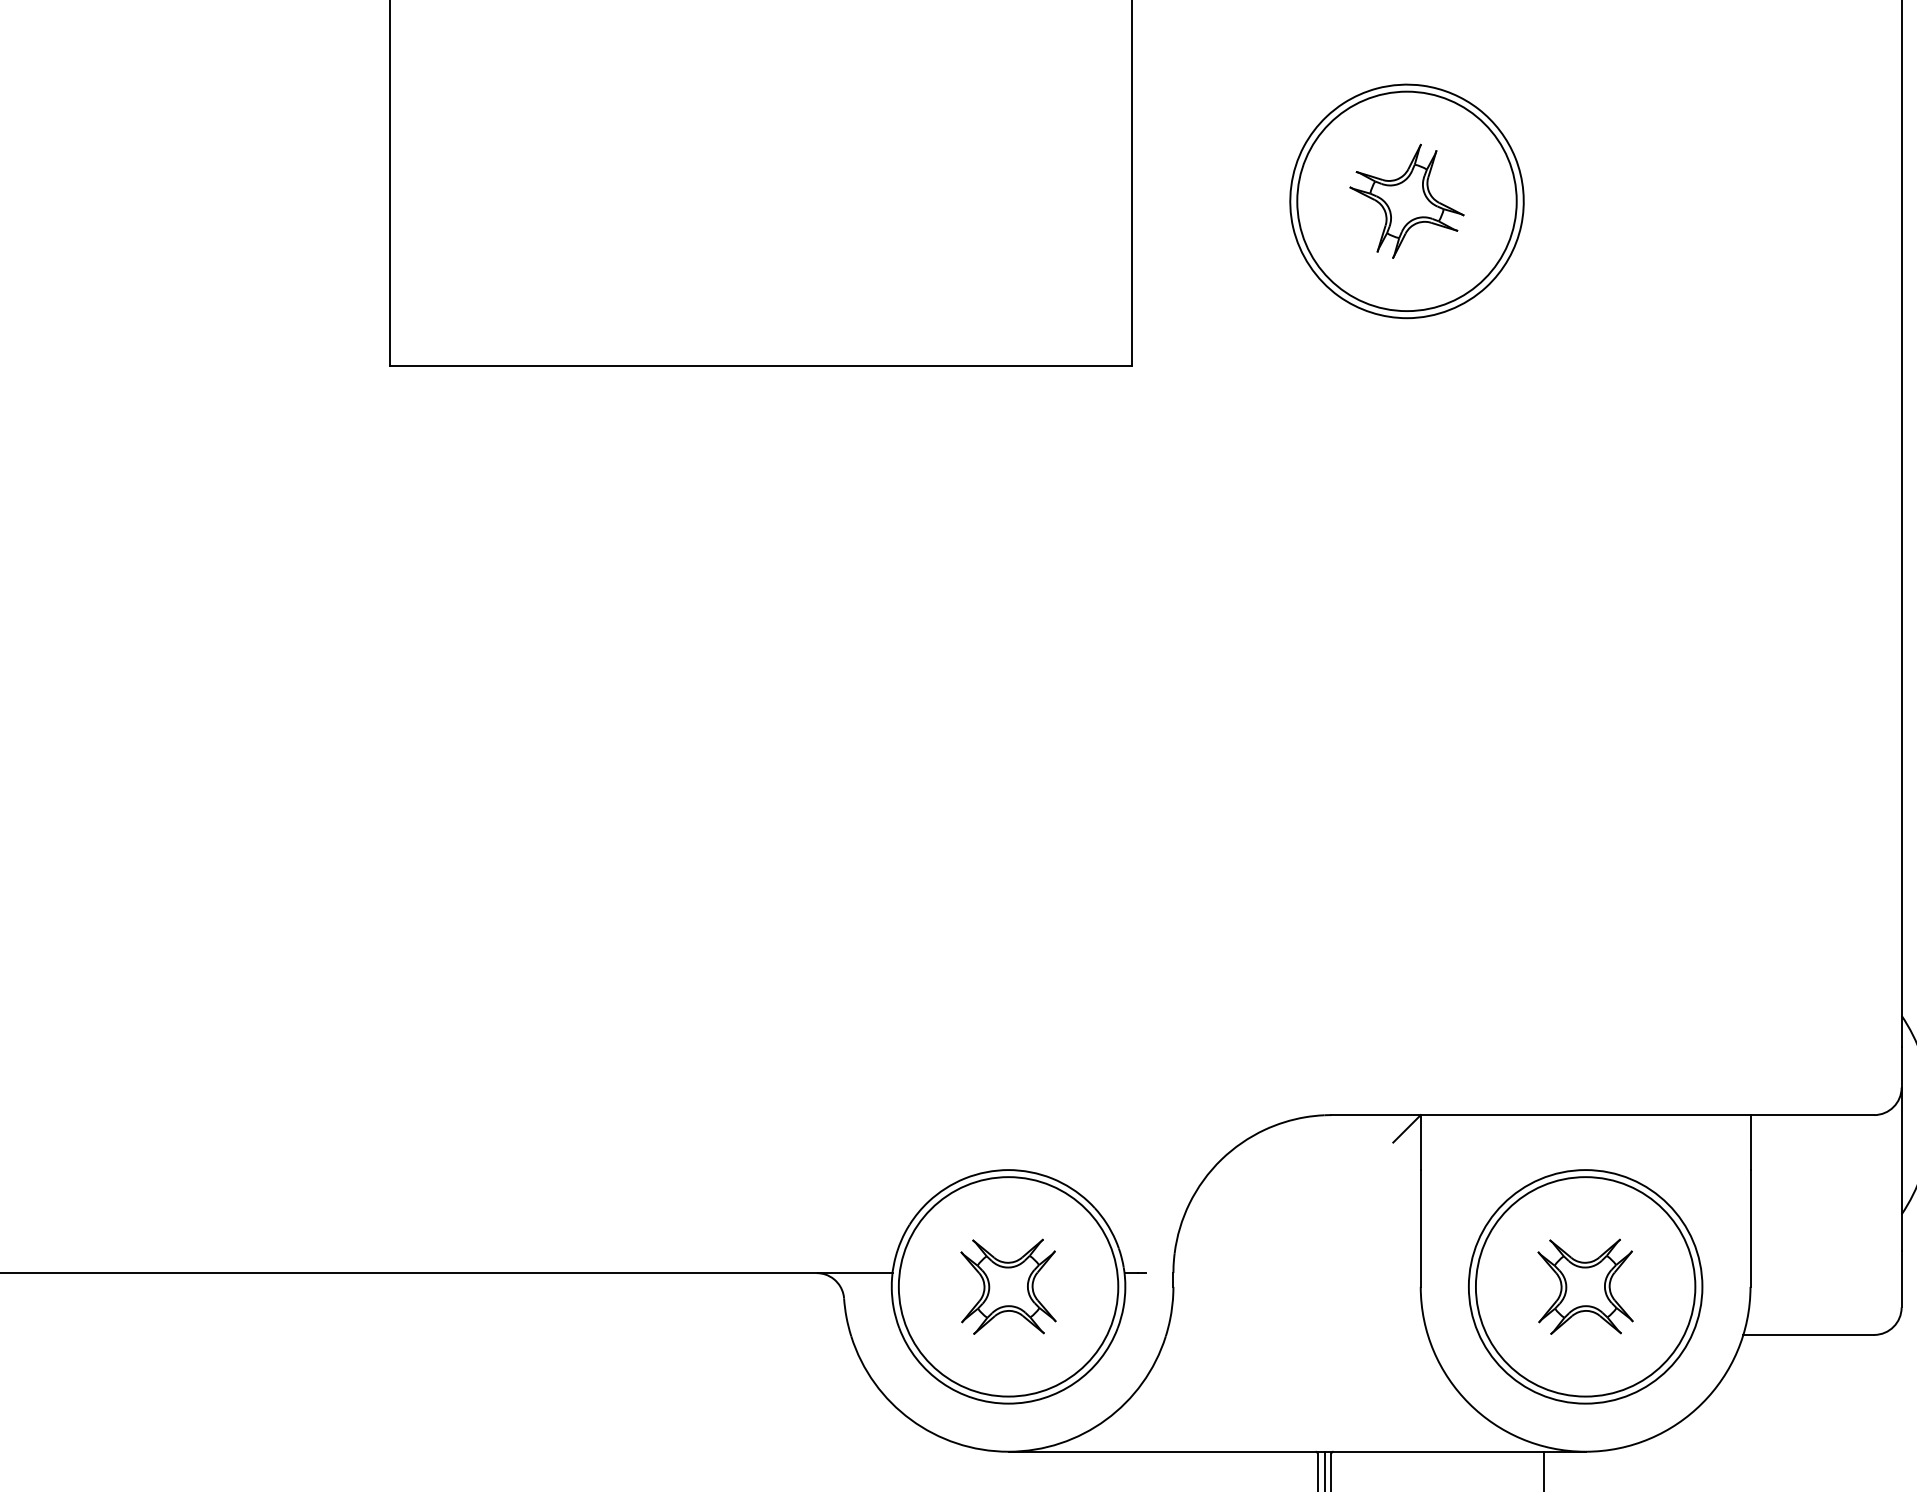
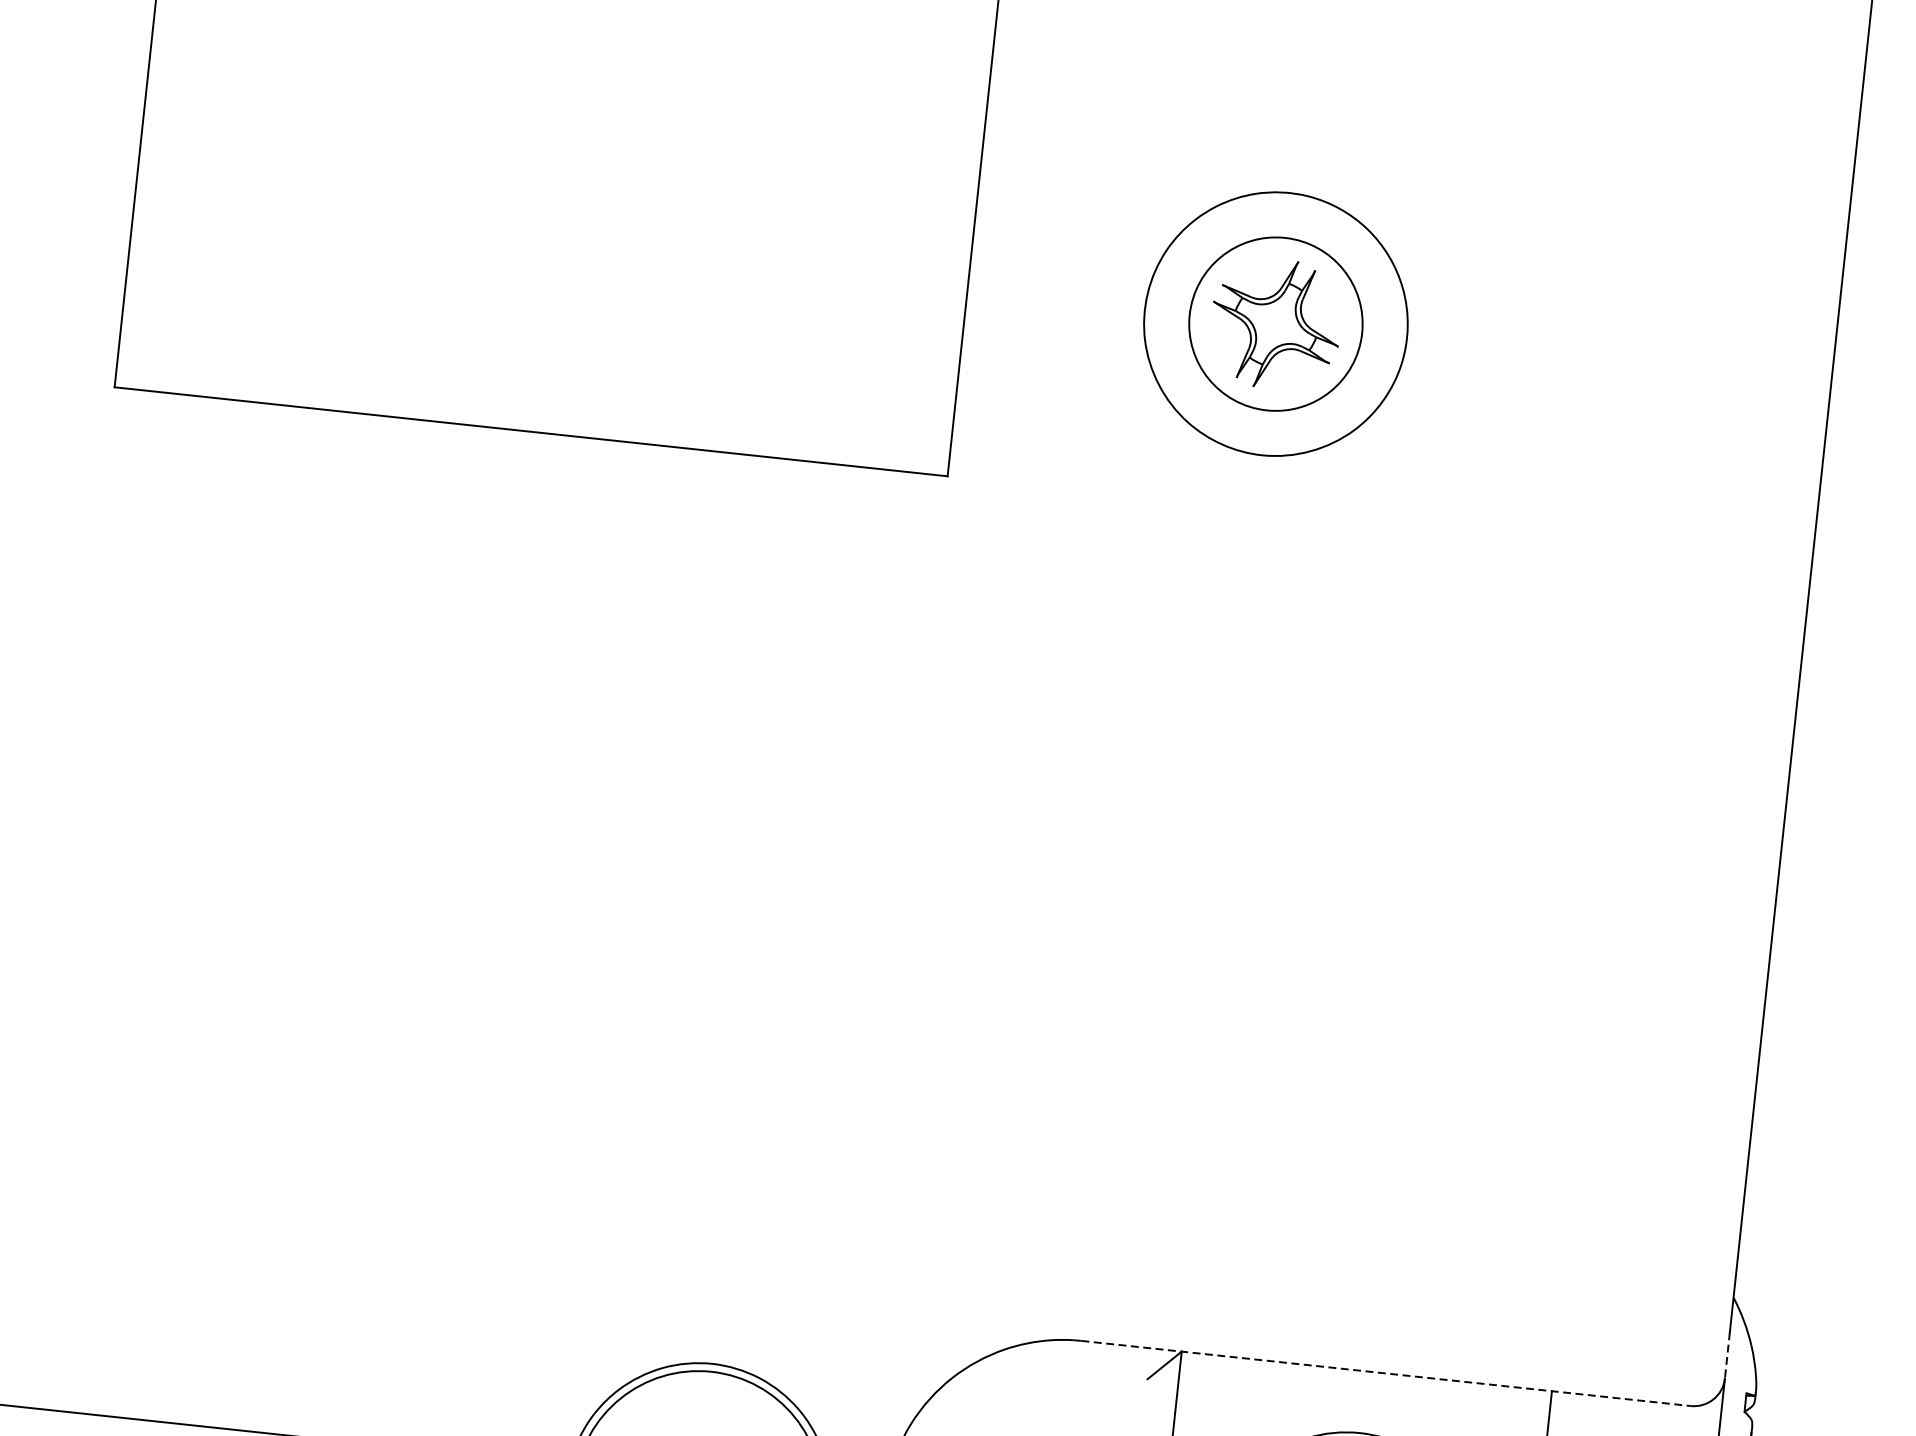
circle: (1406, 201) -> (1275, 324), size x0.7
line: (1901, 1067) -> (1727, 1355), solid -> dashed
line: (1603, 1115) -> (1386, 1373), solid -> dashed

